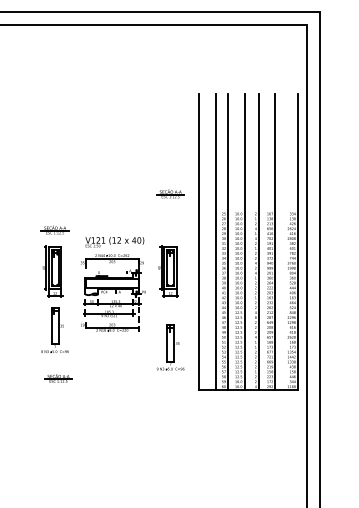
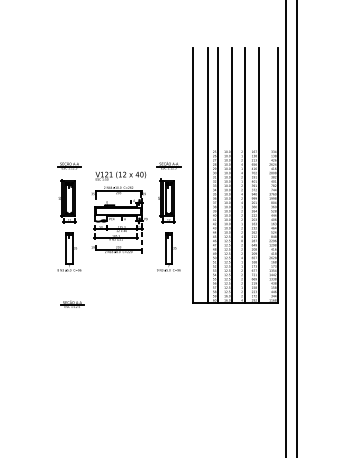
part: (170, 193) -> (168, 165), moved
part: (170, 347) -> (168, 251), moved
part: (58, 377) -> (72, 303), moved

